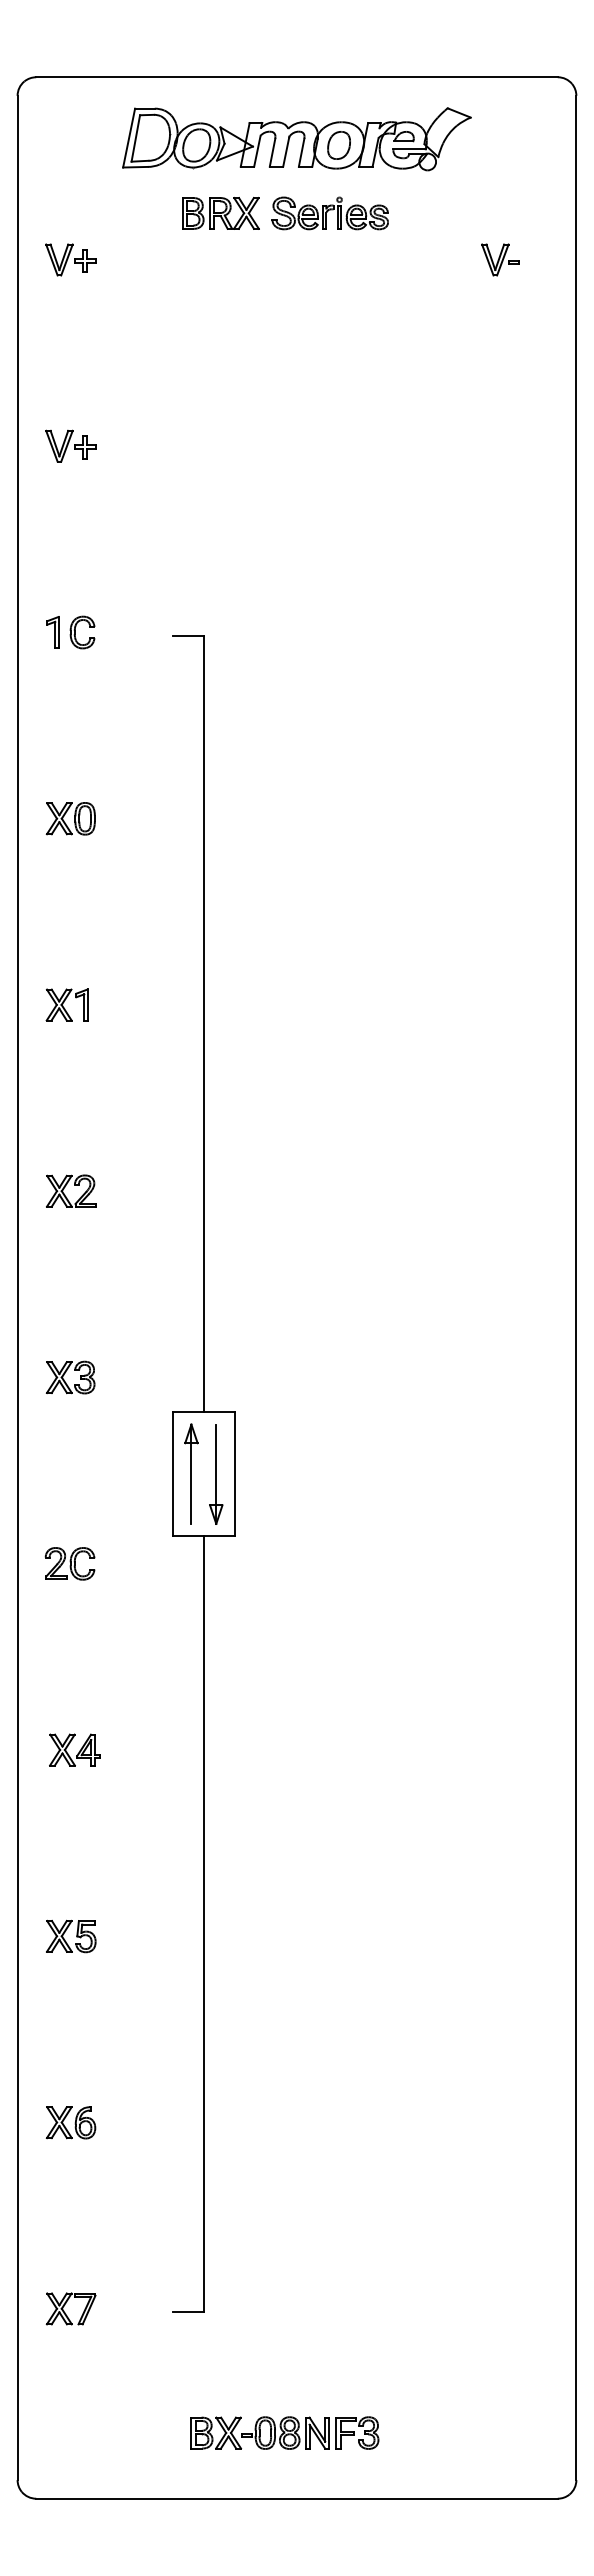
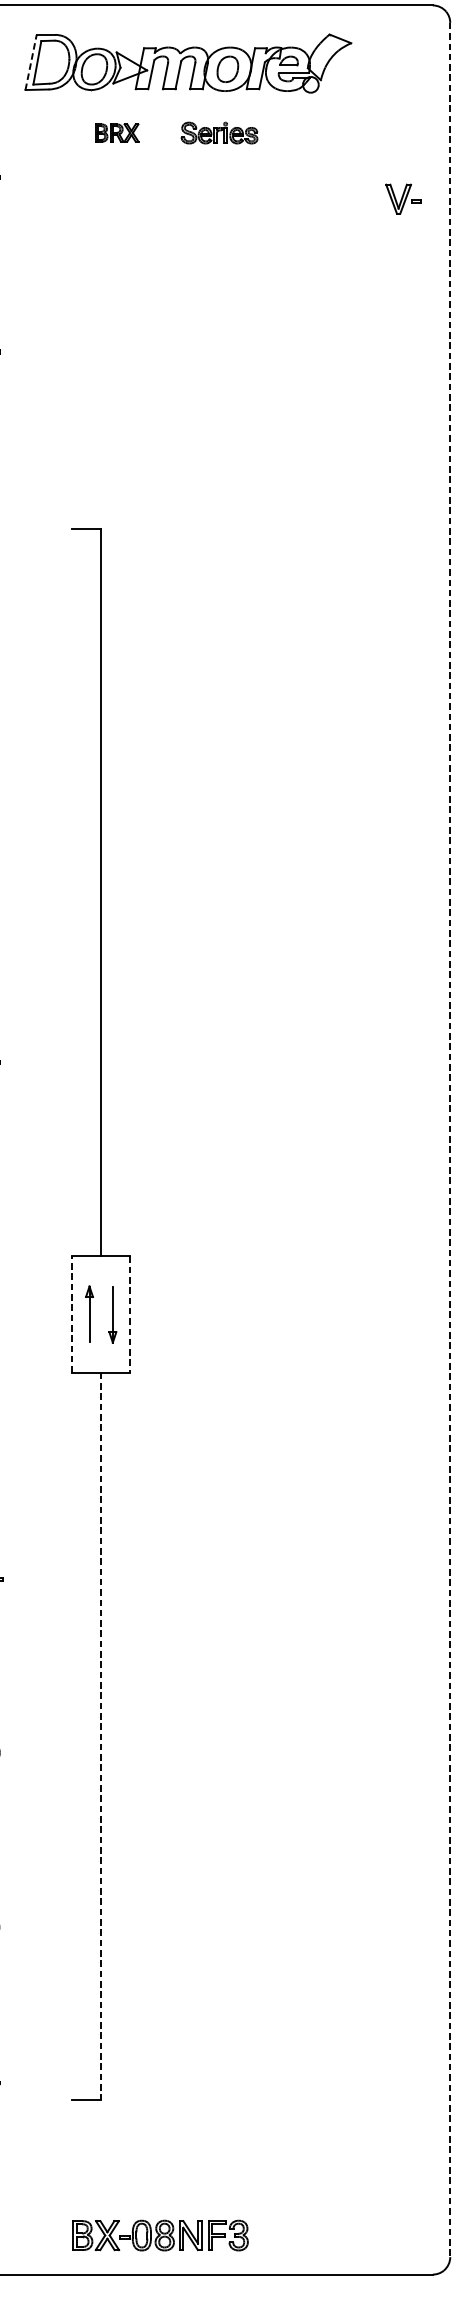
line: (129, 137) -> (31, 61), solid -> dashed
part: (220, 213) -> (116, 133), size x0.6
part: (329, 213) -> (218, 133), size x0.7
part: (500, 259) -> (403, 198), moved
line: (576, 1288) -> (450, 1140), solid -> dashed
line: (172, 1473) -> (71, 1313), solid -> dashed
part: (191, 1473) -> (89, 1313), size x0.6
part: (216, 1474) -> (112, 1314), size x0.6
line: (234, 1474) -> (129, 1314), solid -> dashed
line: (203, 1924) -> (100, 1736), solid -> dashed
part: (284, 2432) -> (159, 2235), moved

